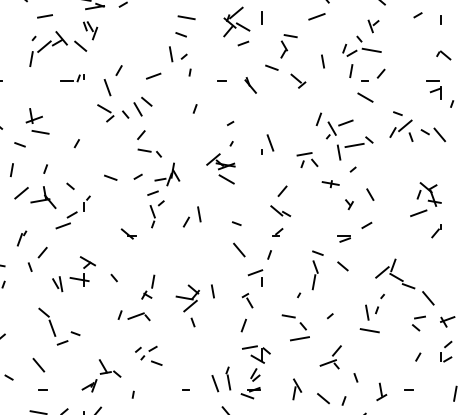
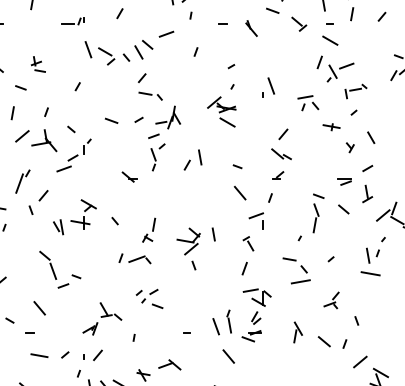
line: (153, 75) -> (166, 33), moved
line: (364, 80) -> (329, 23), moved
line: (107, 87) -> (88, 49), moved
line: (365, 97) -> (330, 40), moved
part: (37, 121) -> (38, 64), size x0.6
part: (354, 148) -> (355, 91), size x0.6
part: (21, 238) -> (22, 181), size x1.6
part: (330, 357) -> (331, 300), size x0.7
line: (42, 389) -> (29, 332), moved
part: (381, 391) -> (367, 193), moved

